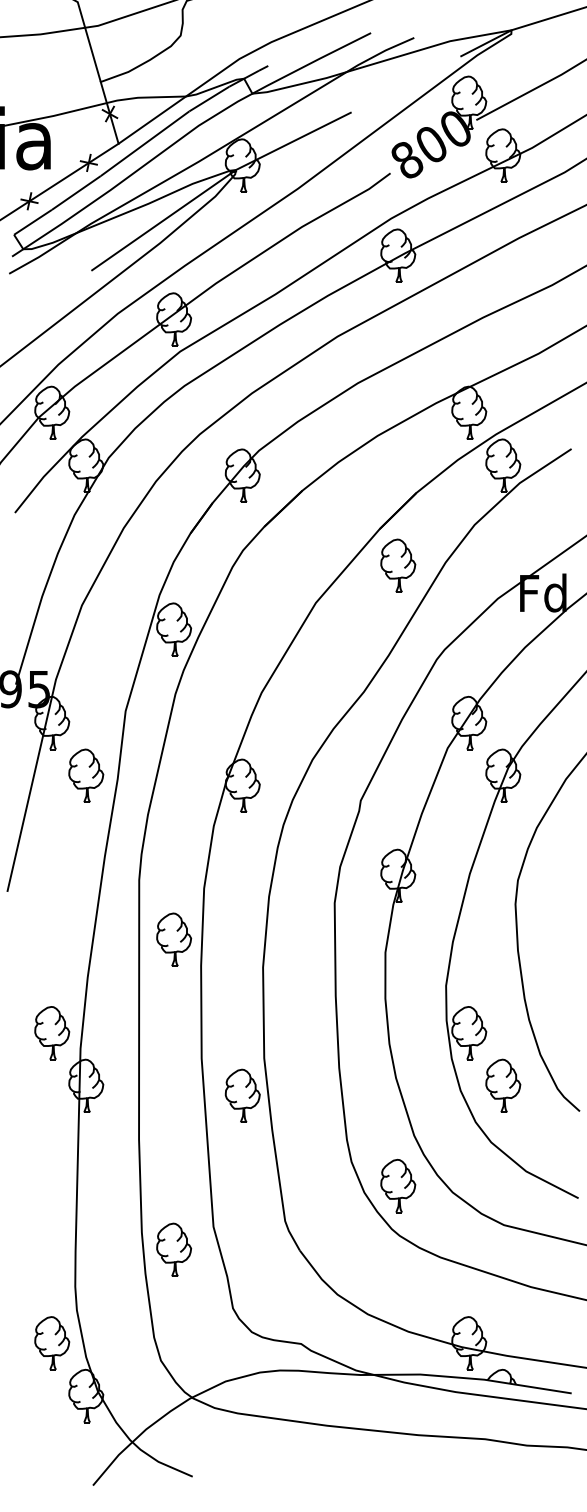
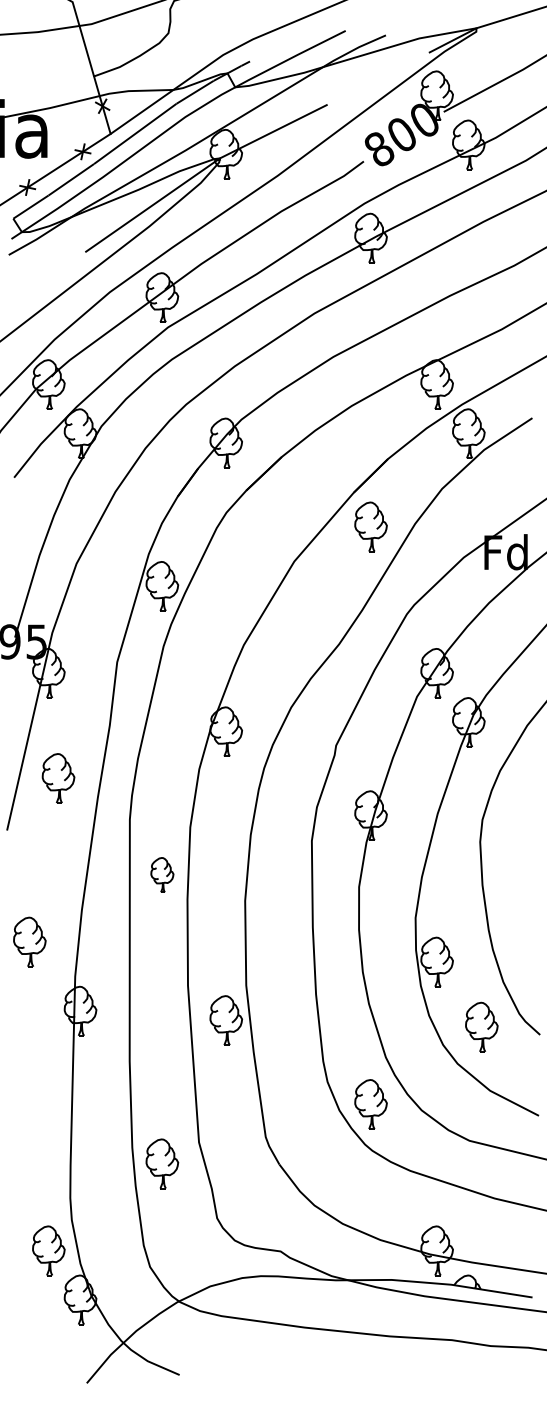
part: (86, 775) -> (58, 778), moved
part: (174, 939) -> (162, 874), size x0.7
part: (51, 1032) -> (29, 941), moved
part: (502, 1085) -> (481, 1026), moved

